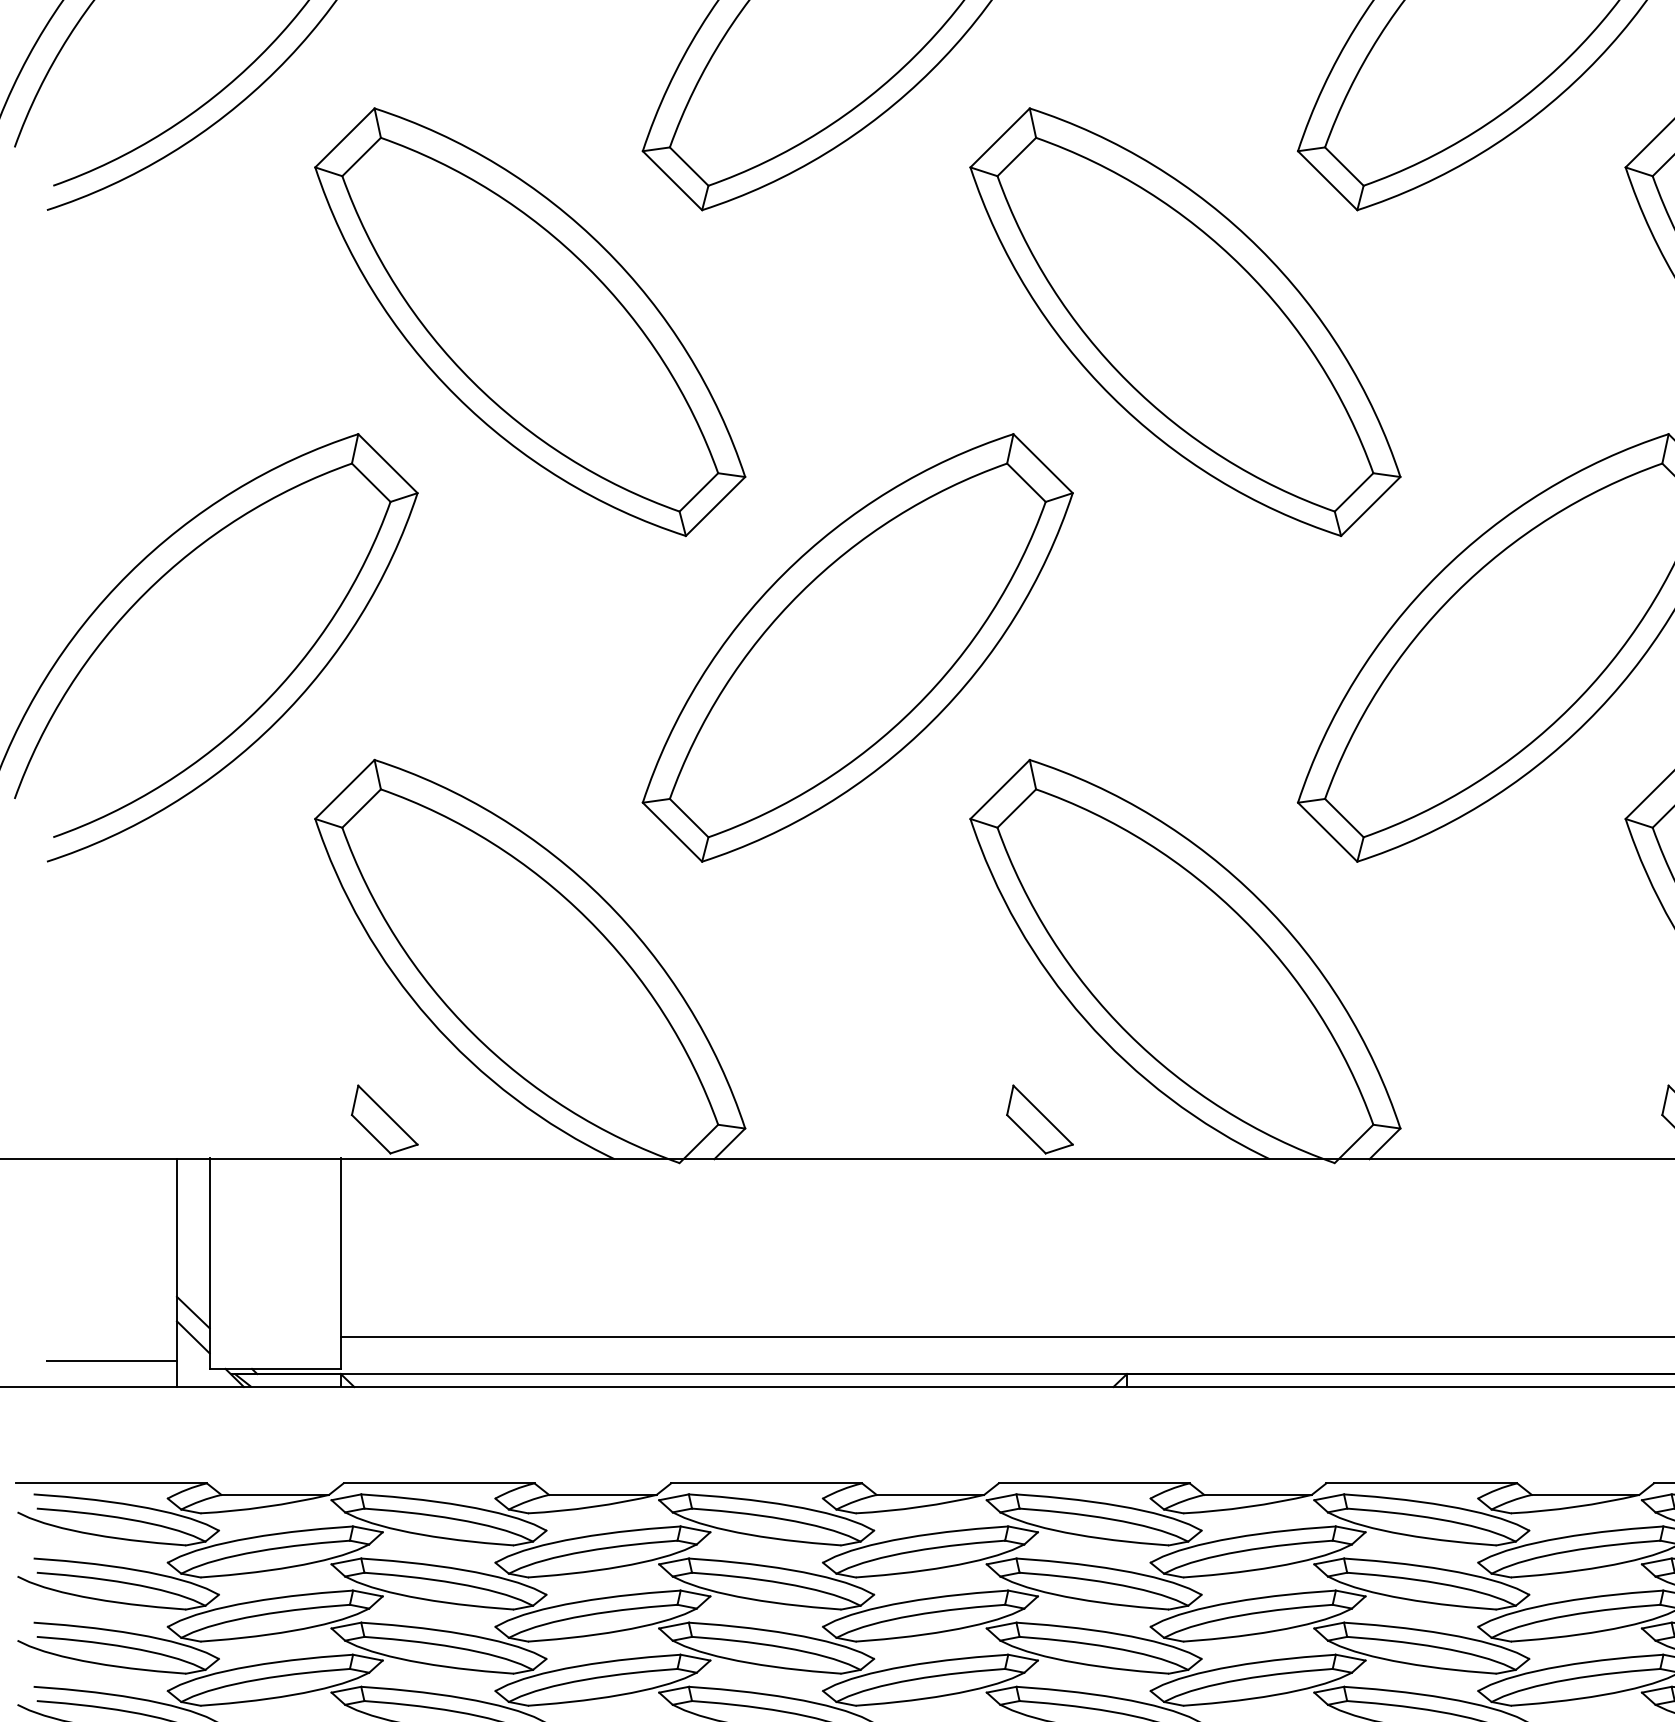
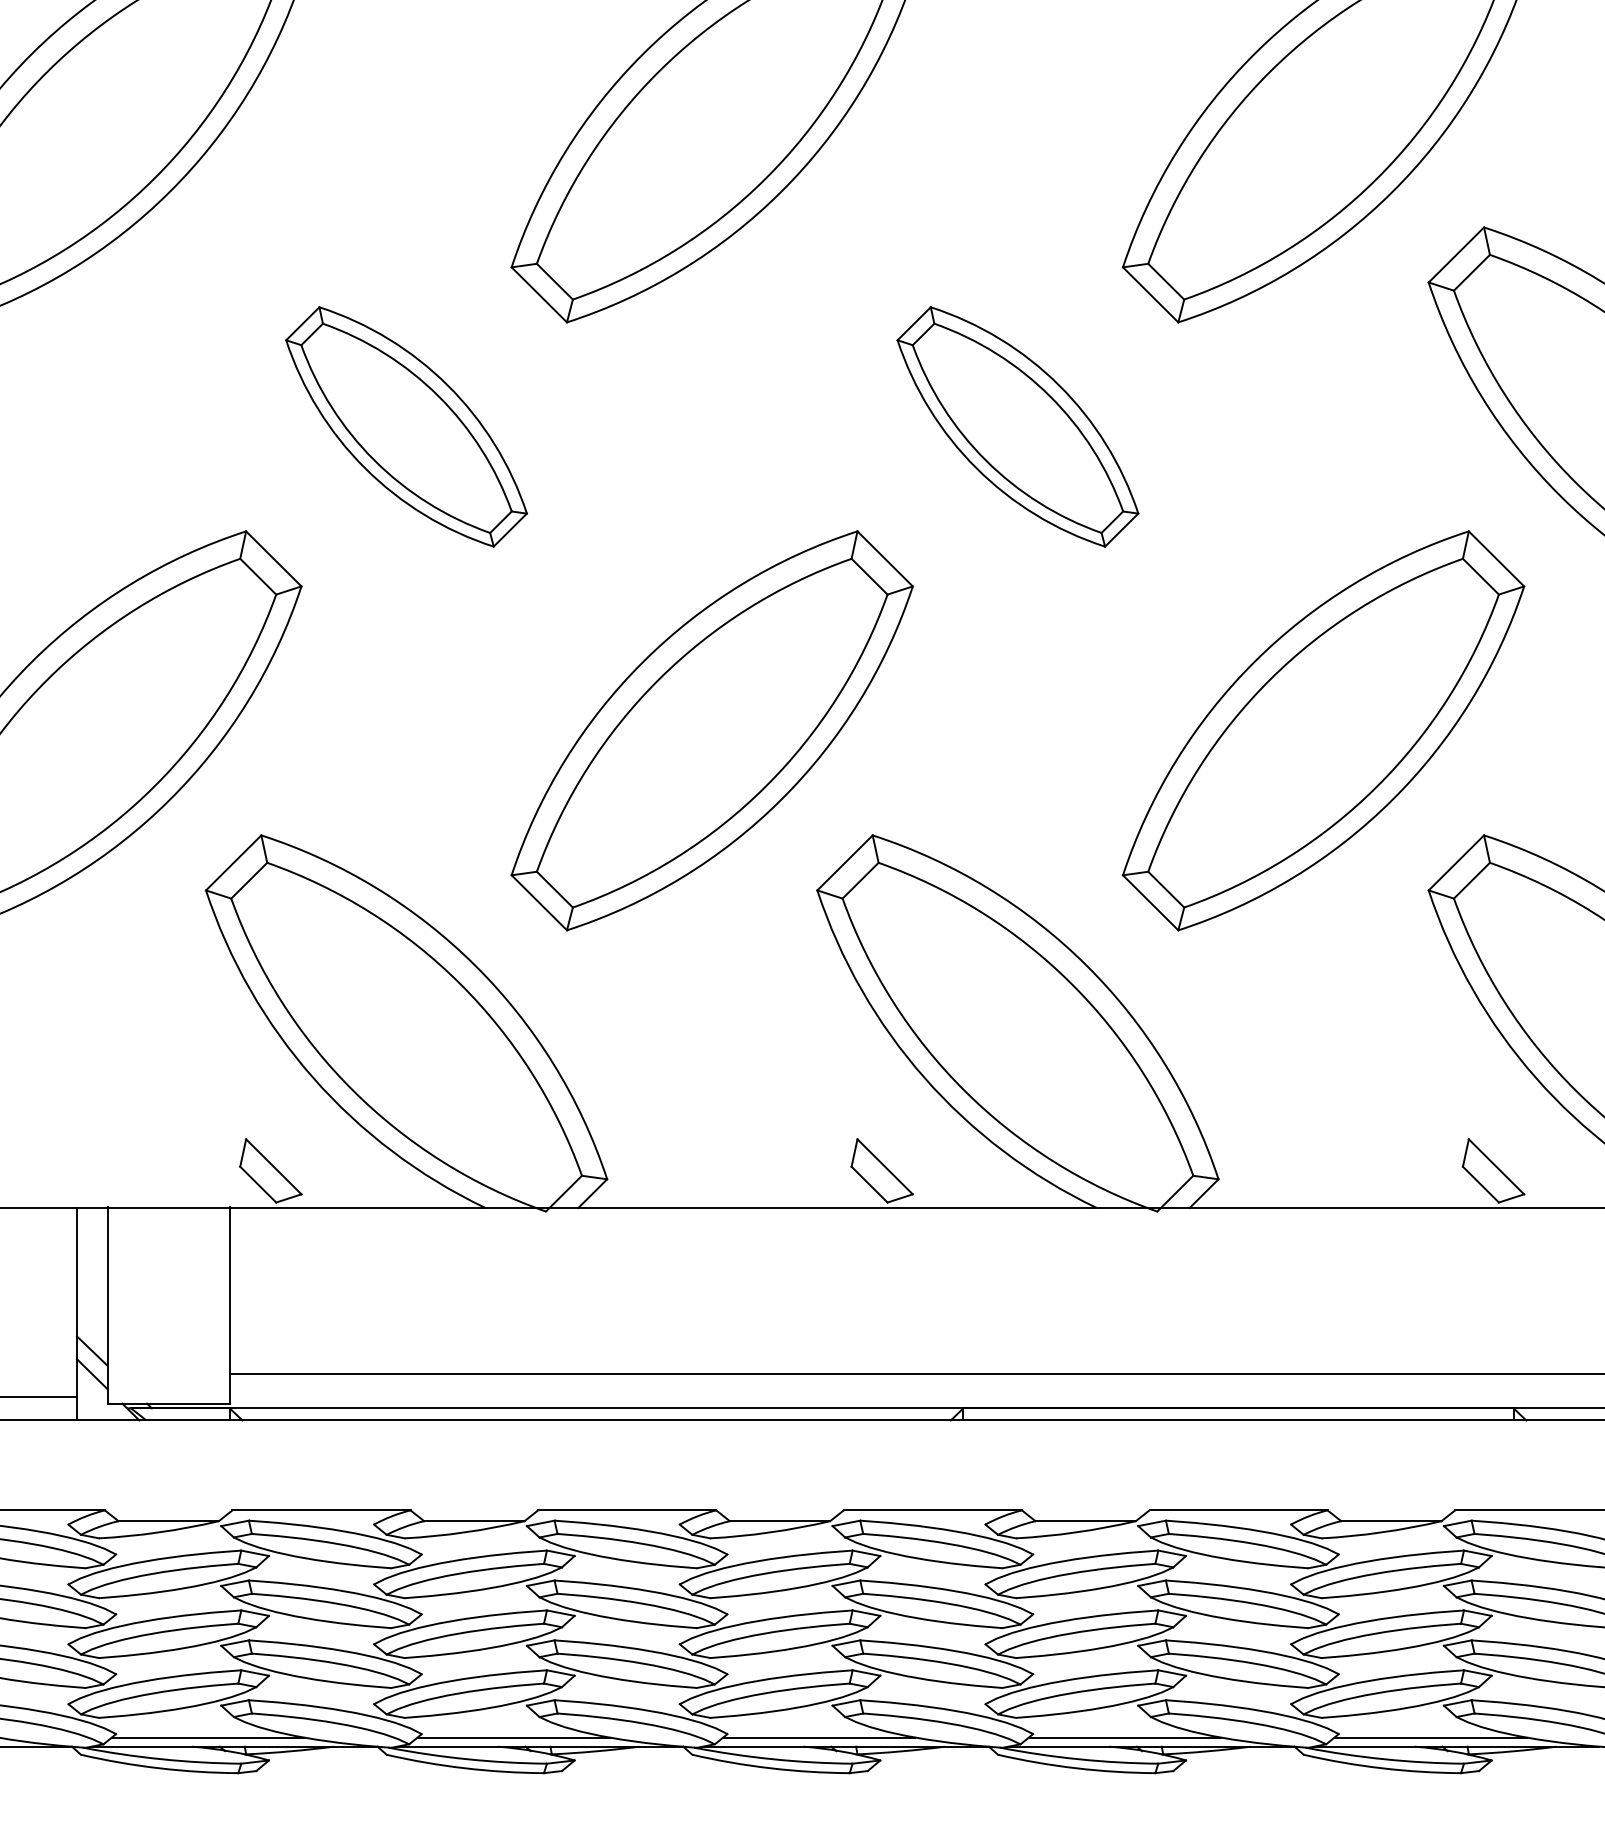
part: (530, 321) -> (406, 426), size x0.6
part: (1184, 321) -> (1017, 426), size x0.6

